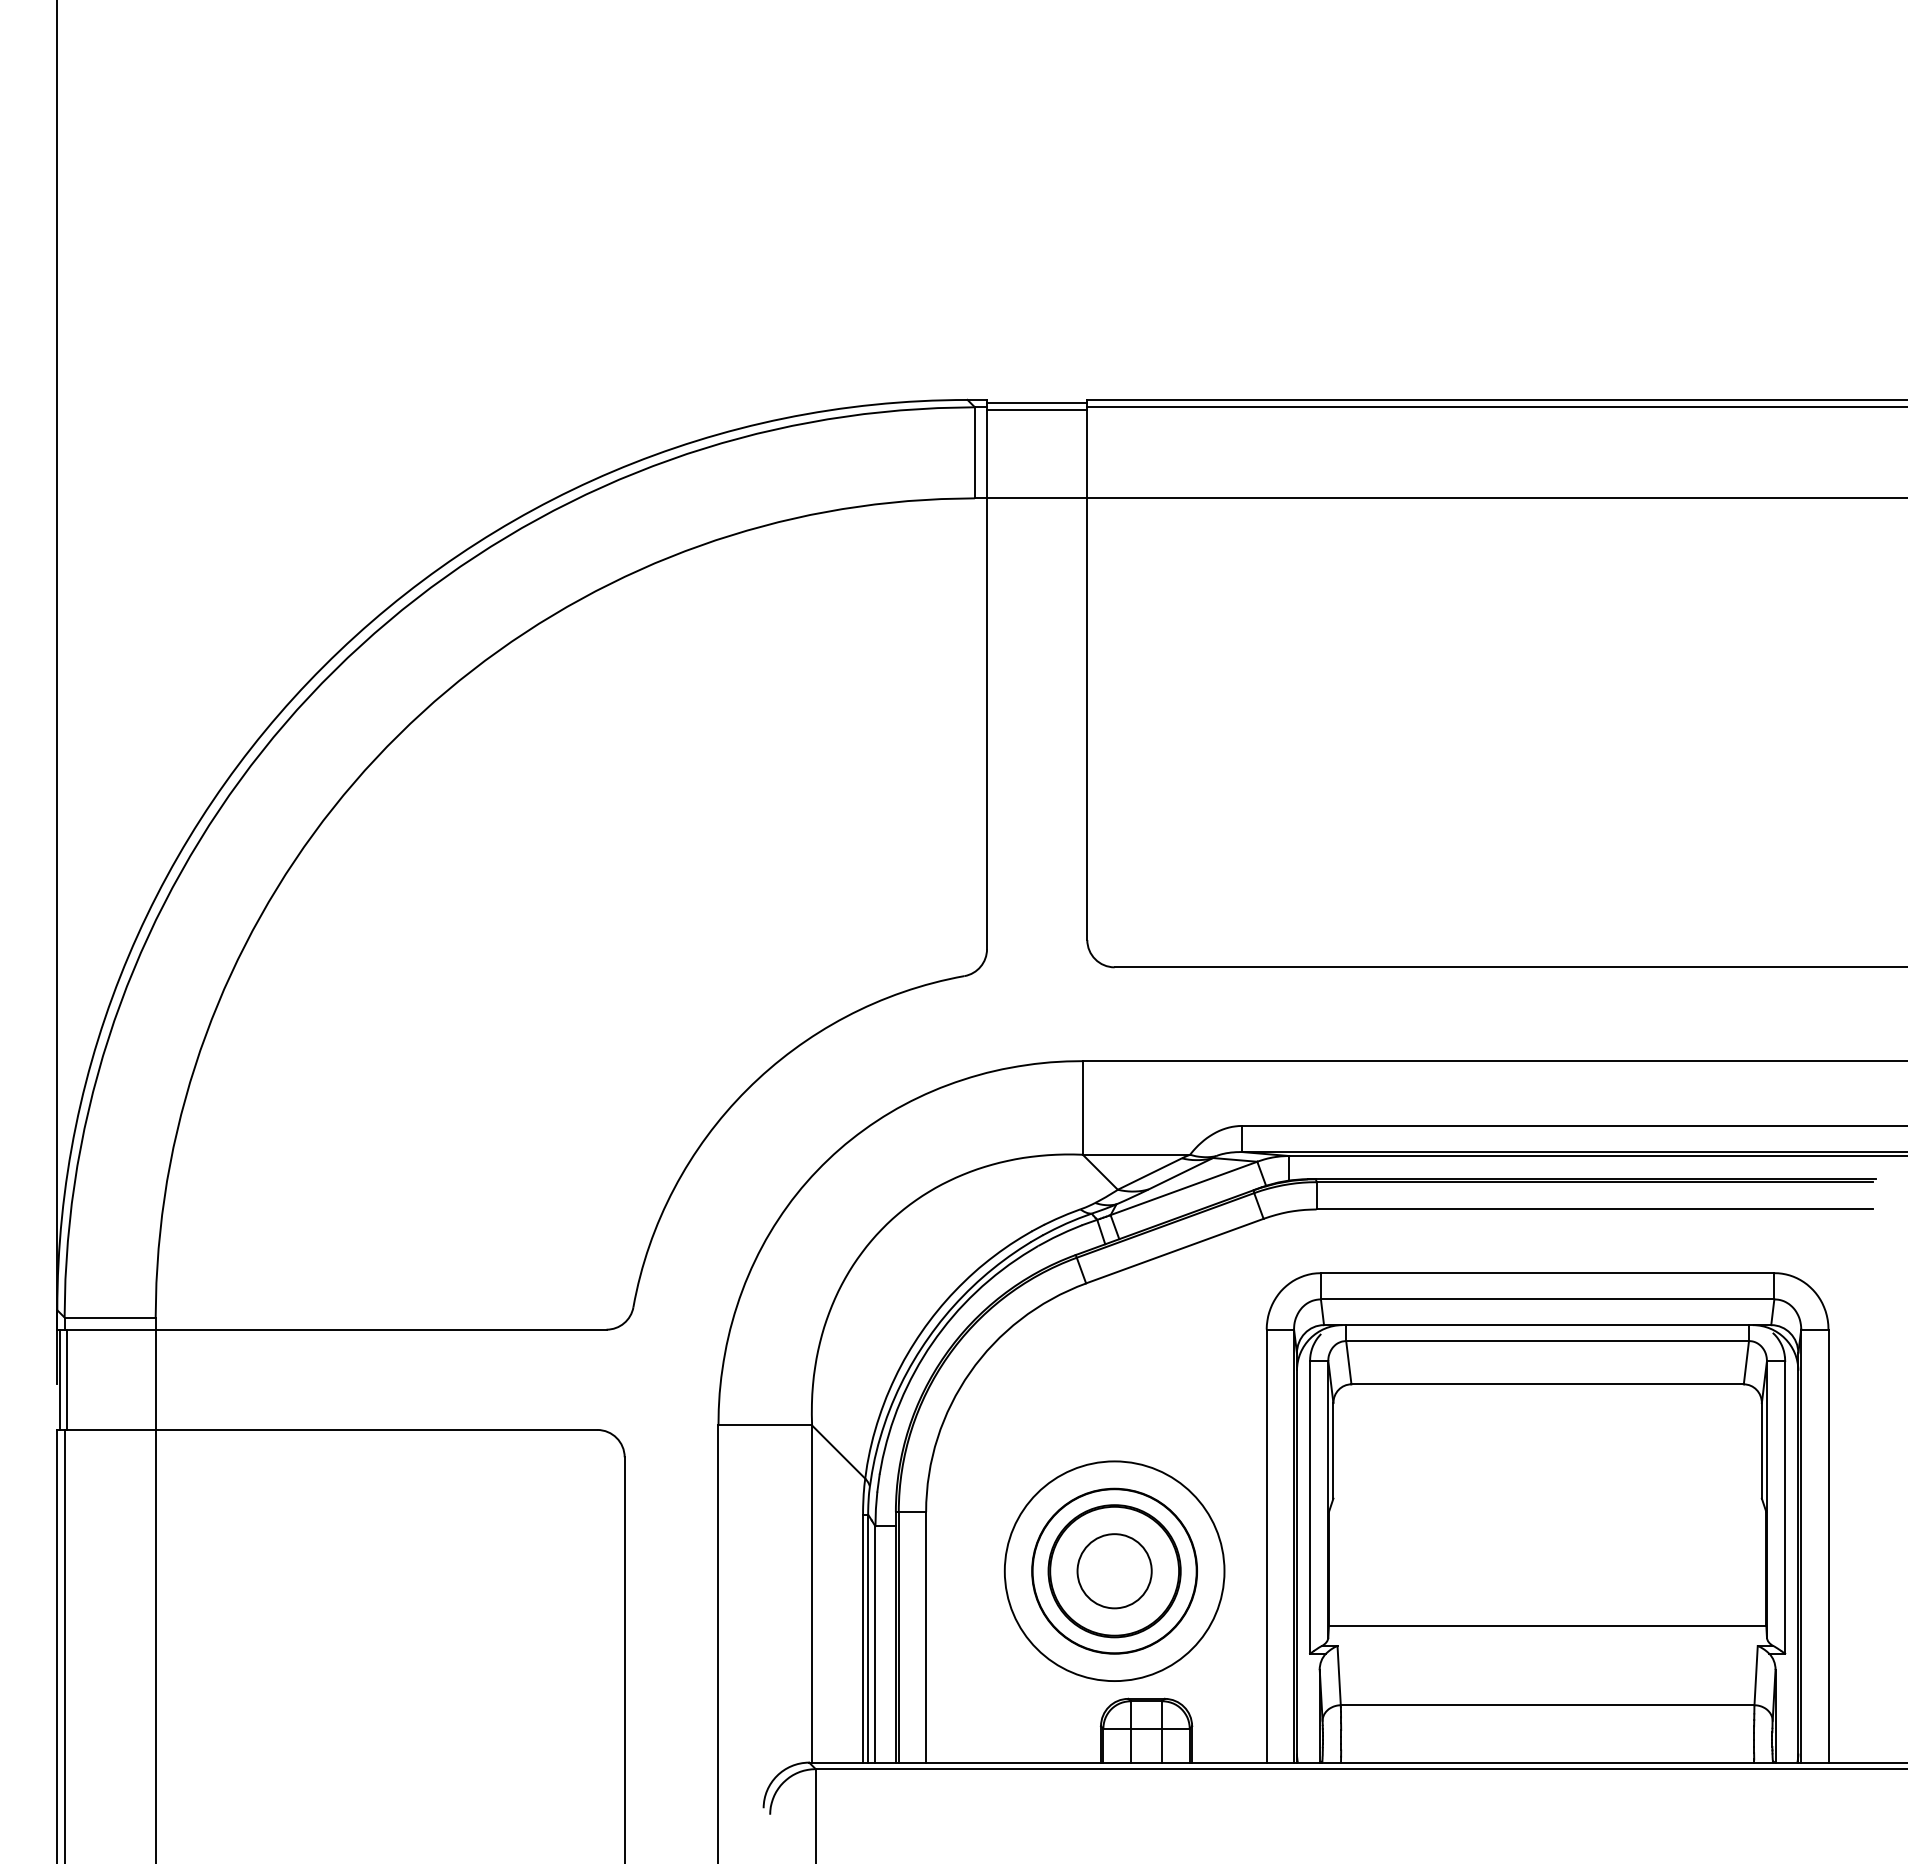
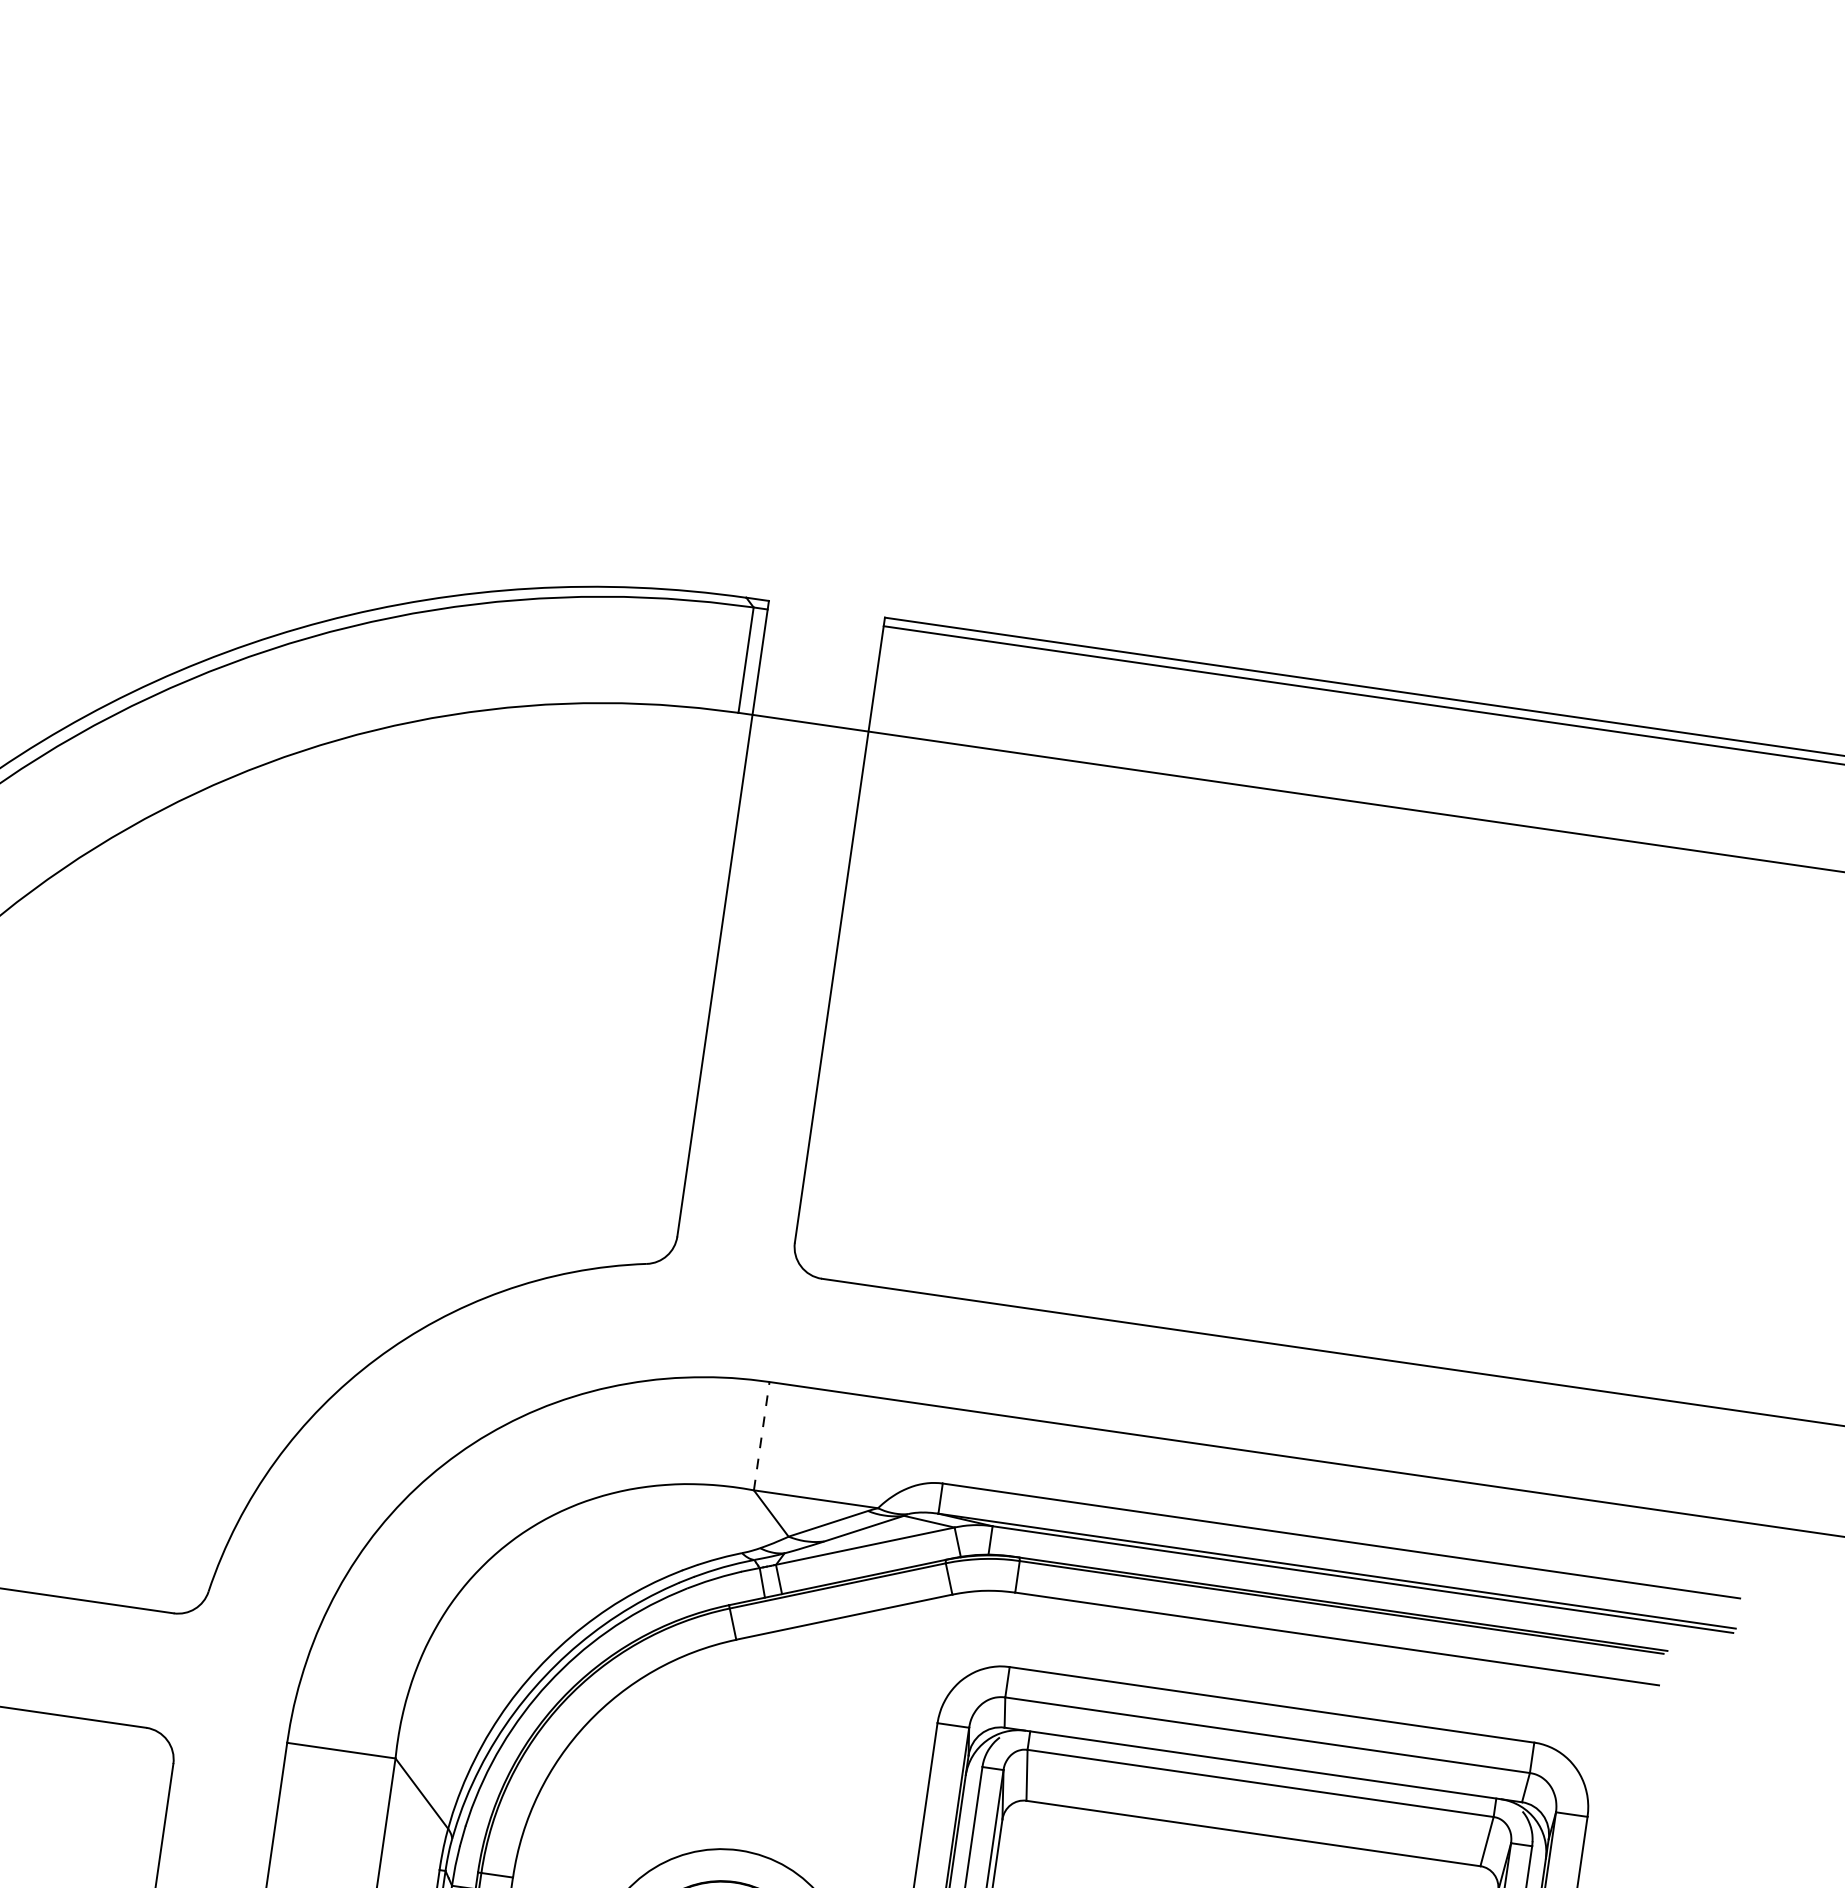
line: (1037, 402) -> (826, 612), removed
line: (1037, 410) -> (825, 621), removed
line: (1082, 1107) -> (761, 1435), solid -> dashed

